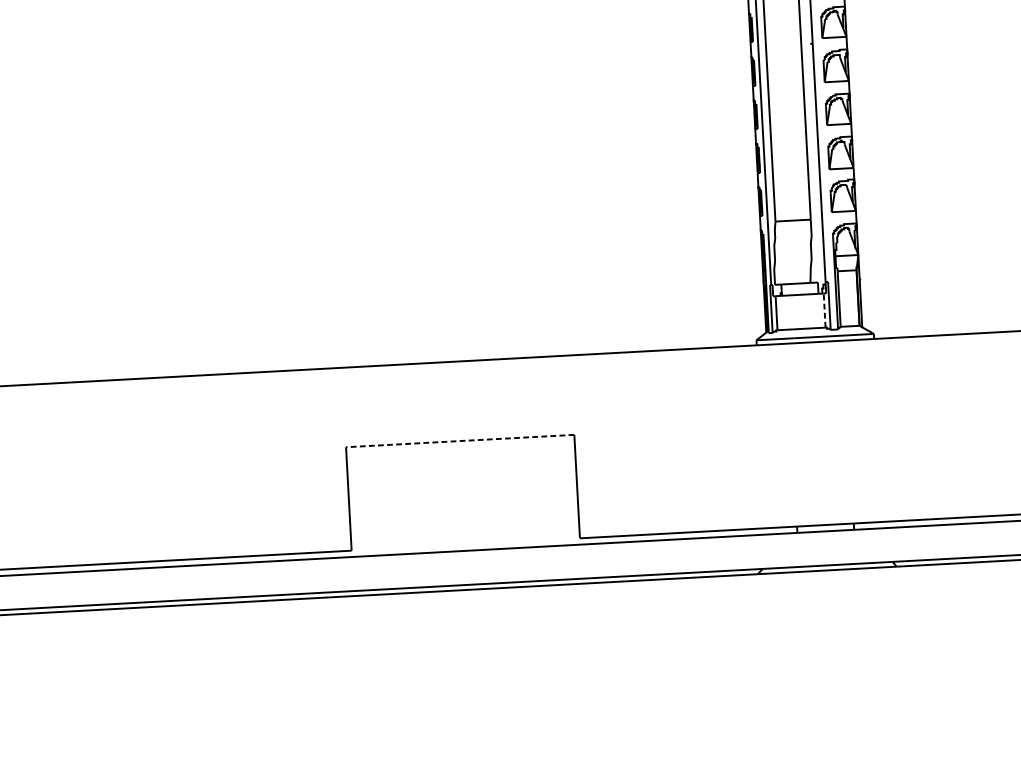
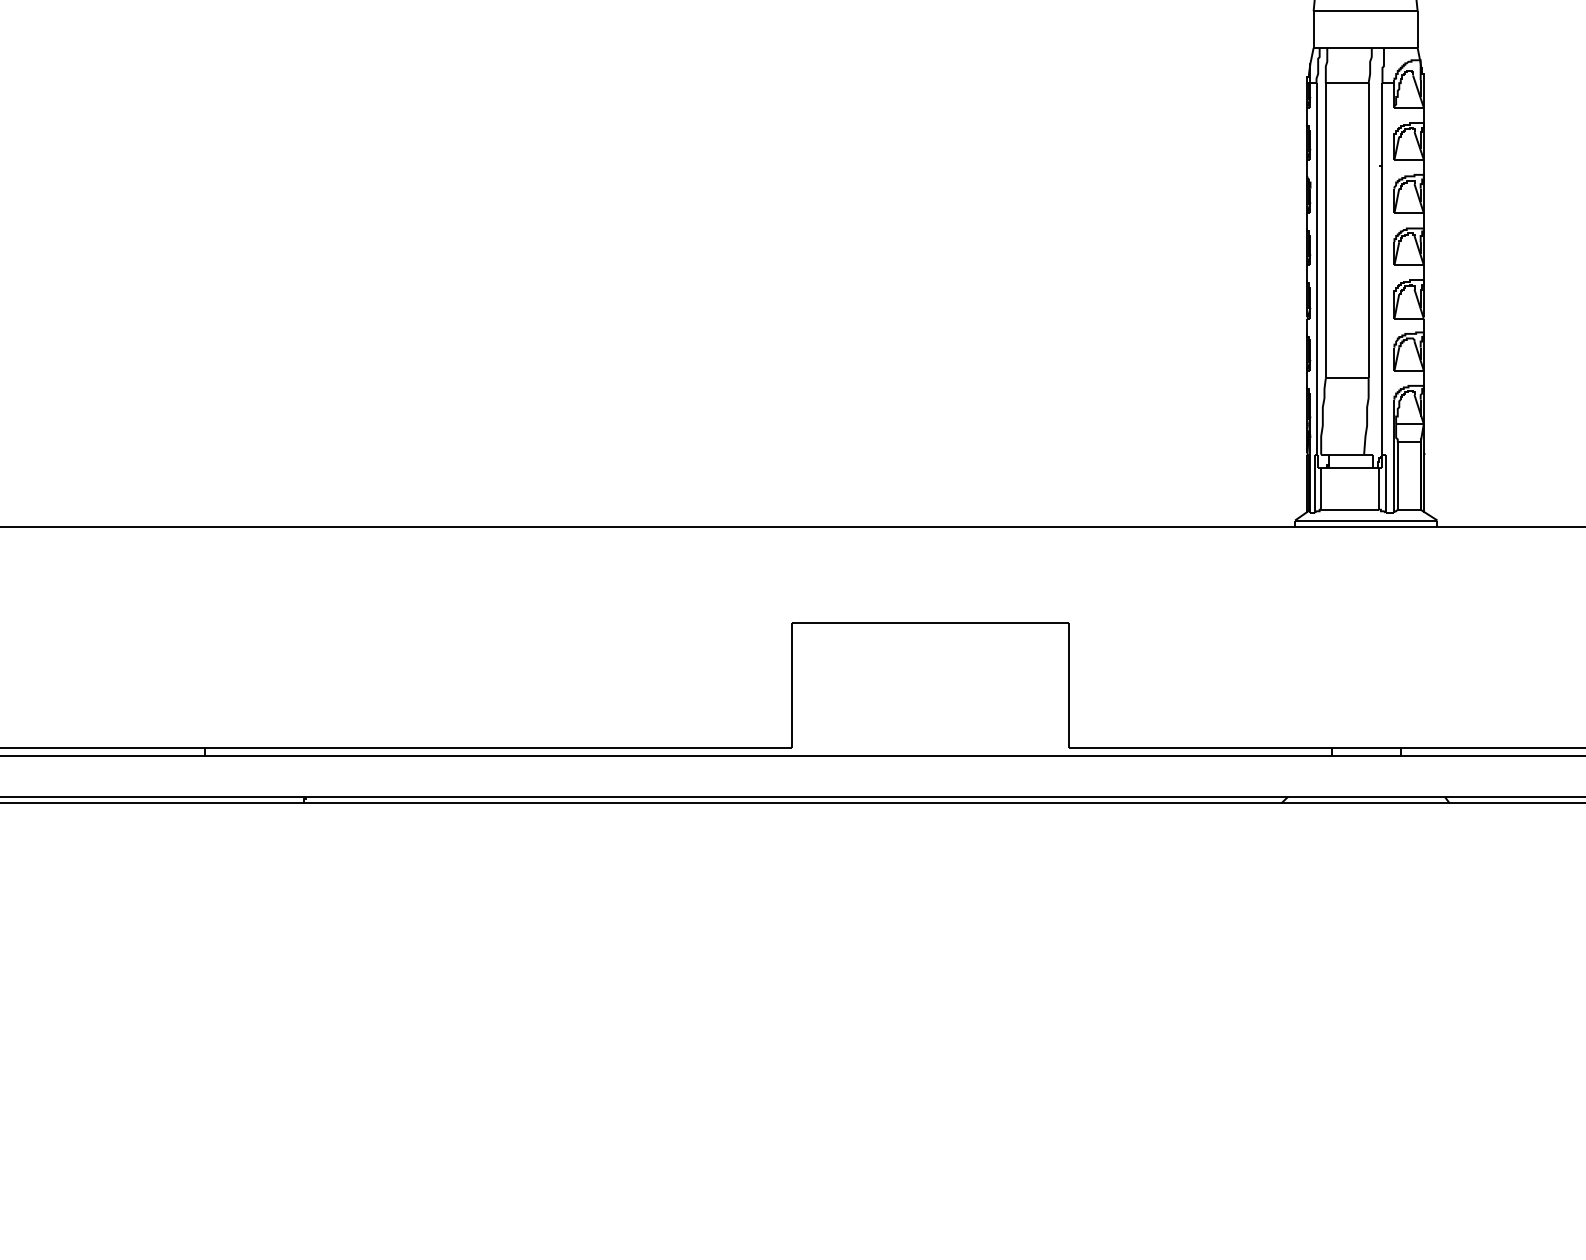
line: (824, 310) -> (1379, 489), dashed -> solid
line: (459, 440) -> (929, 622), dashed -> solid

